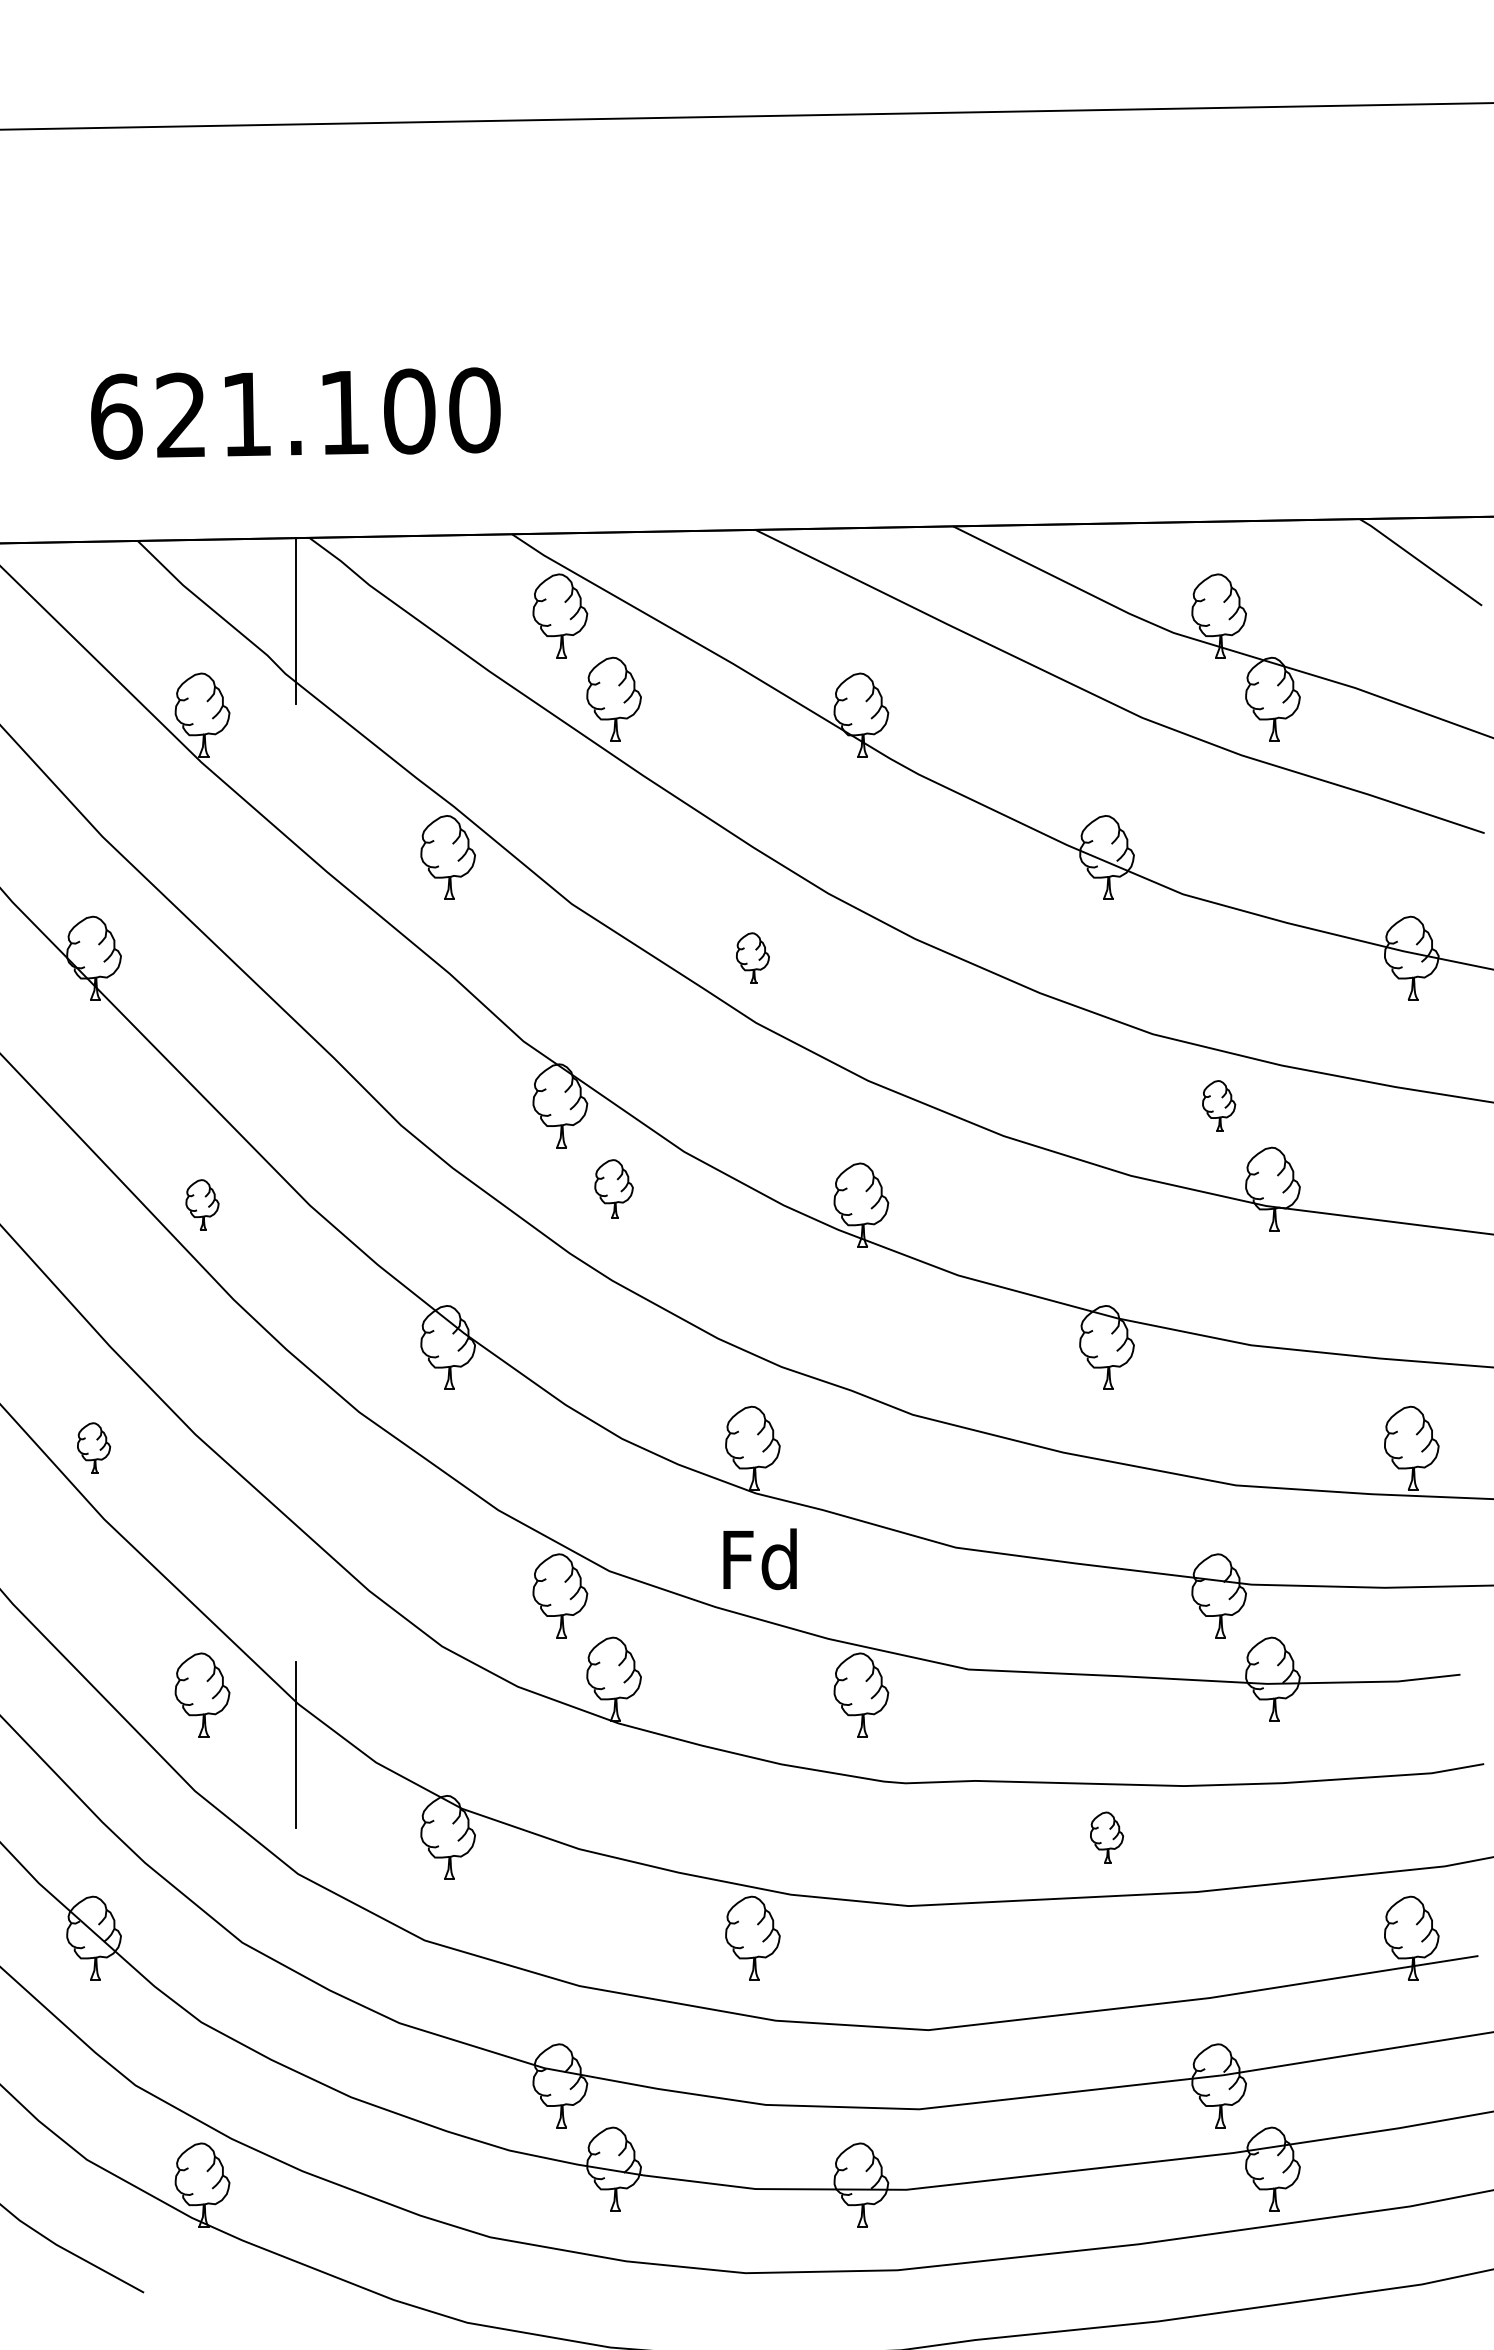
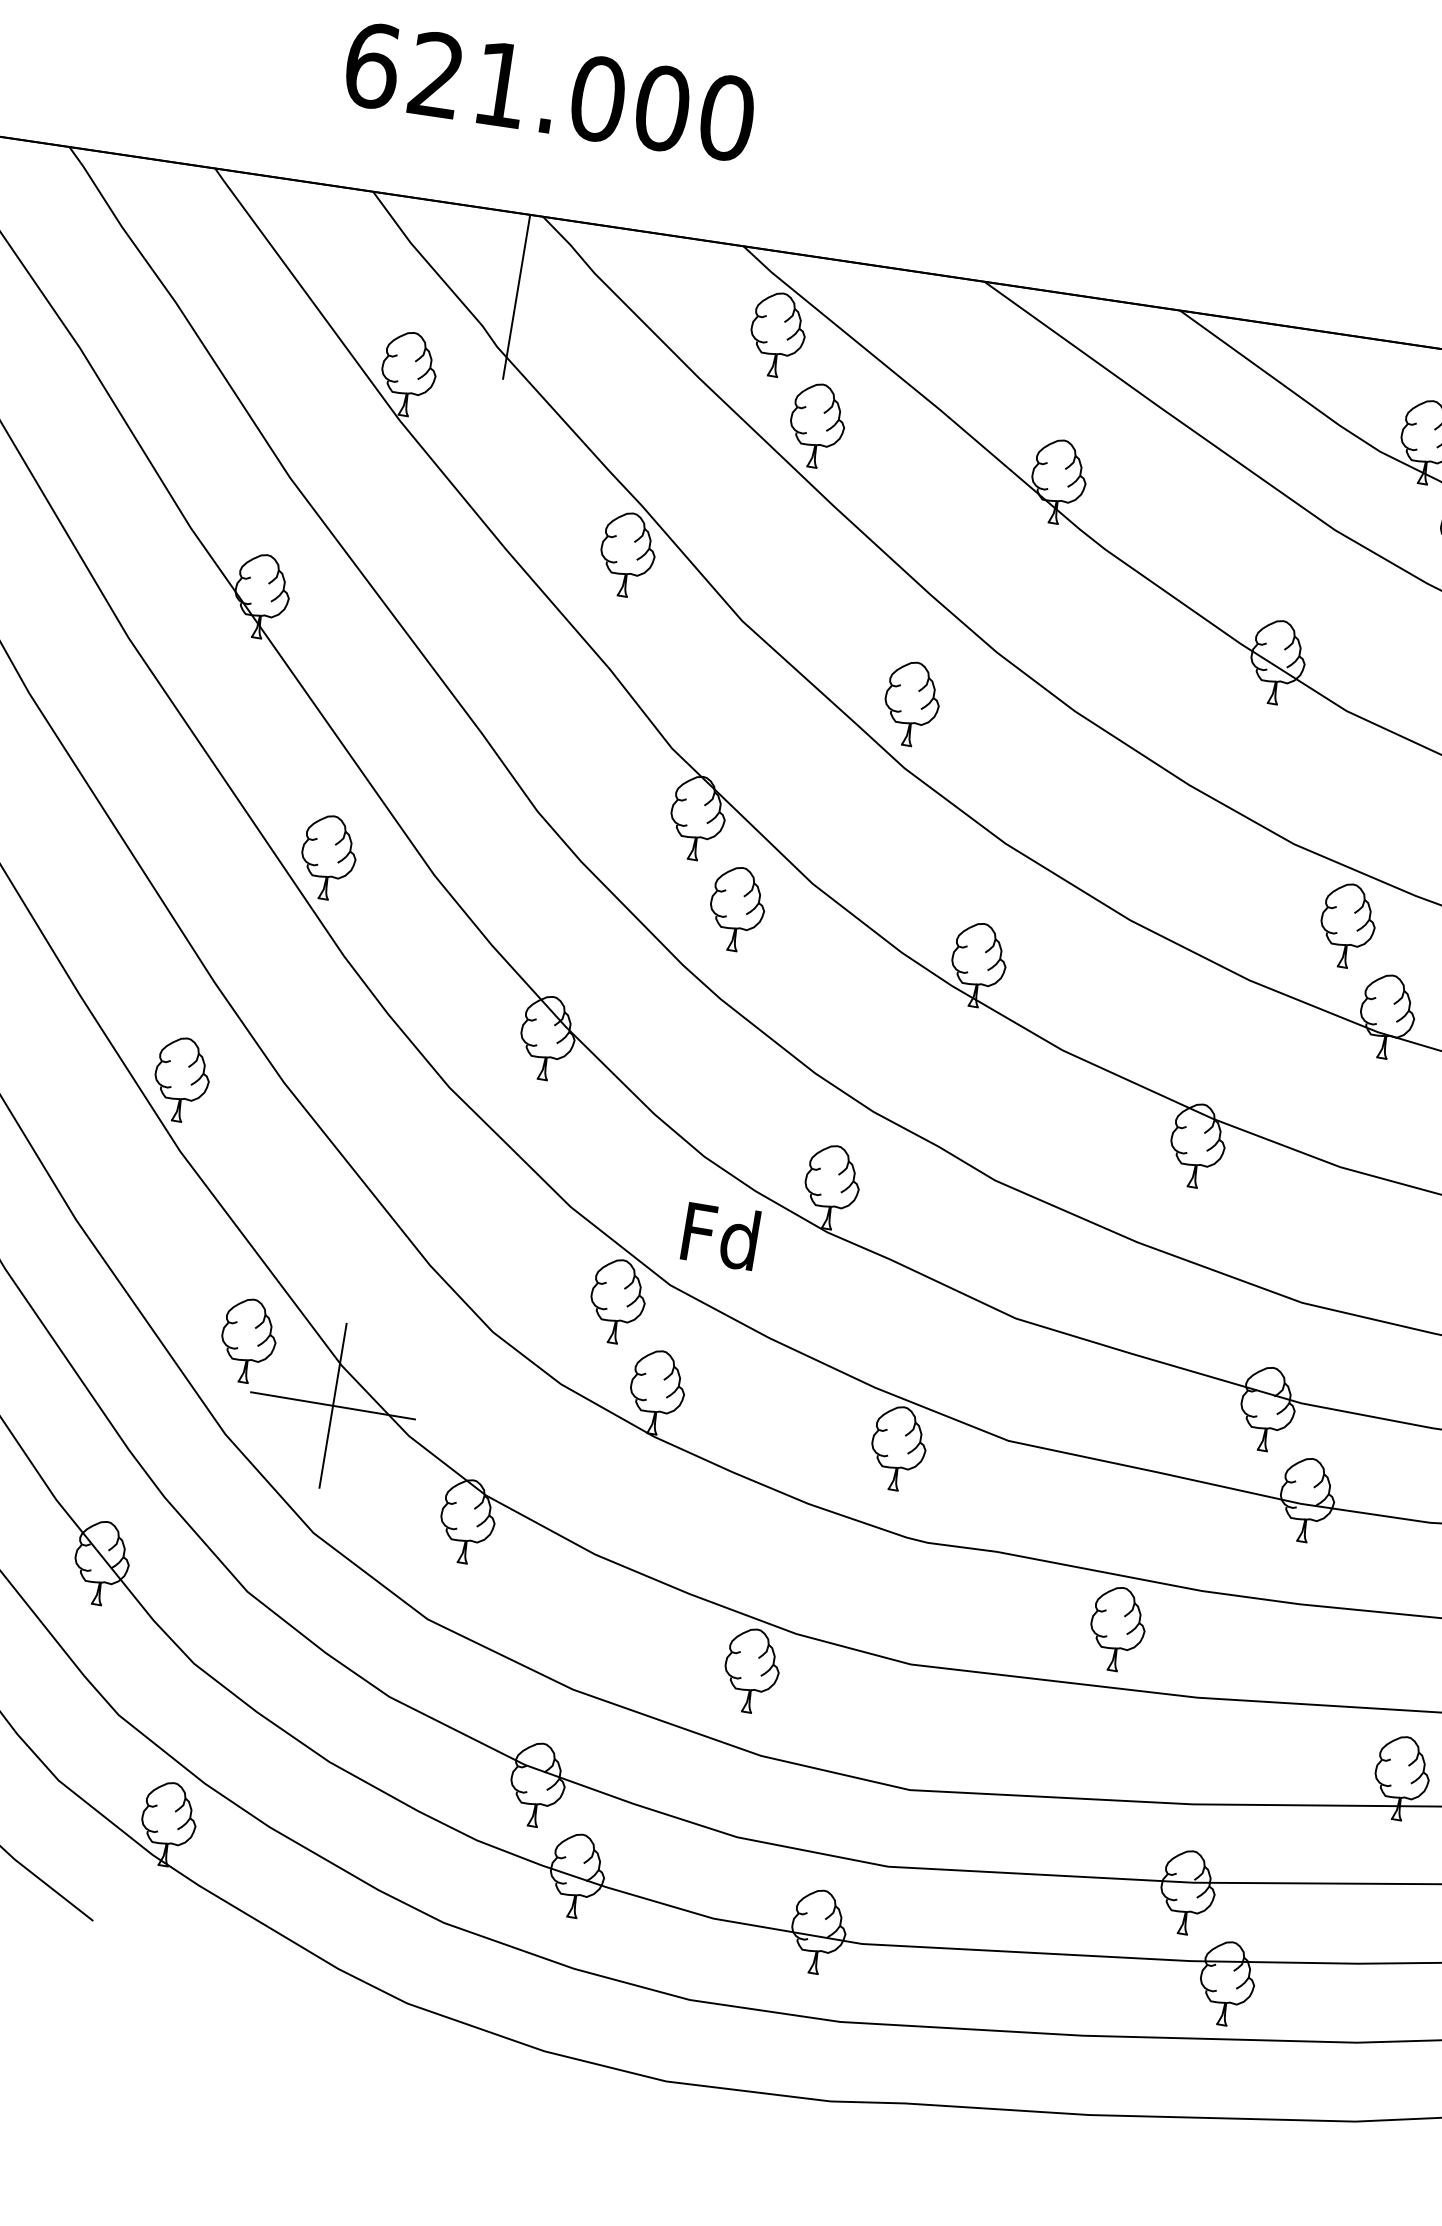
text: (344, 412) -> (598, 98), 621.100 -> 621.000
part: (752, 957) -> (911, 703), size x1.67
part: (1218, 1105) -> (1347, 925), size x1.67
part: (613, 1188) -> (736, 908), size x1.43
part: (202, 1204) -> (328, 856), size x1.67
part: (93, 1447) -> (181, 1078), size x1.67
text: (759, 1559) -> (720, 1235), moved
line: (296, 1745) -> (333, 1406), added
part: (1106, 1837) -> (1117, 1629), size x1.67

